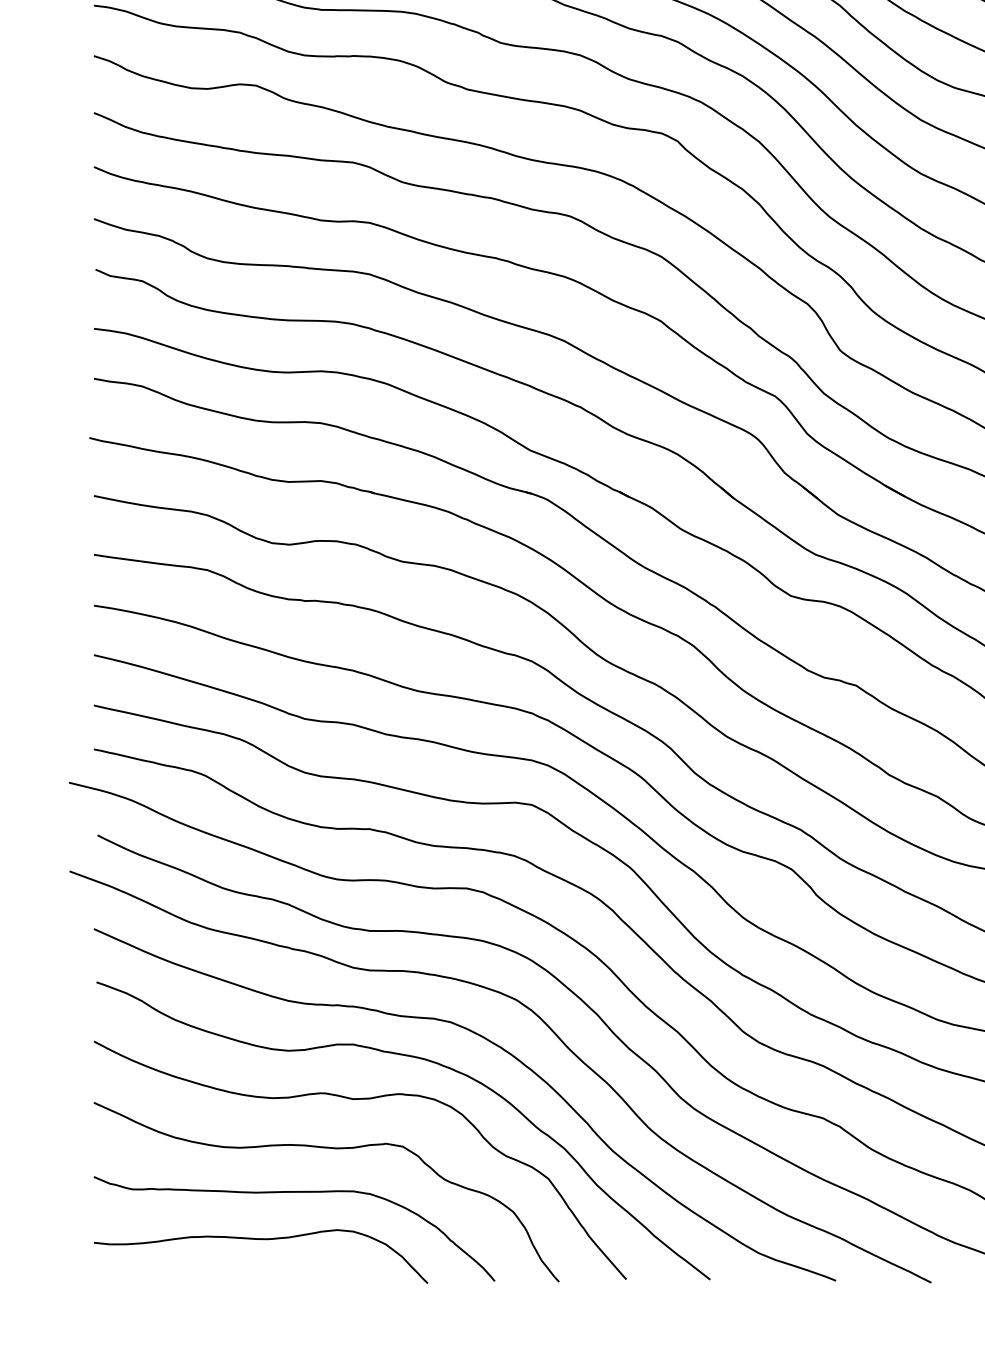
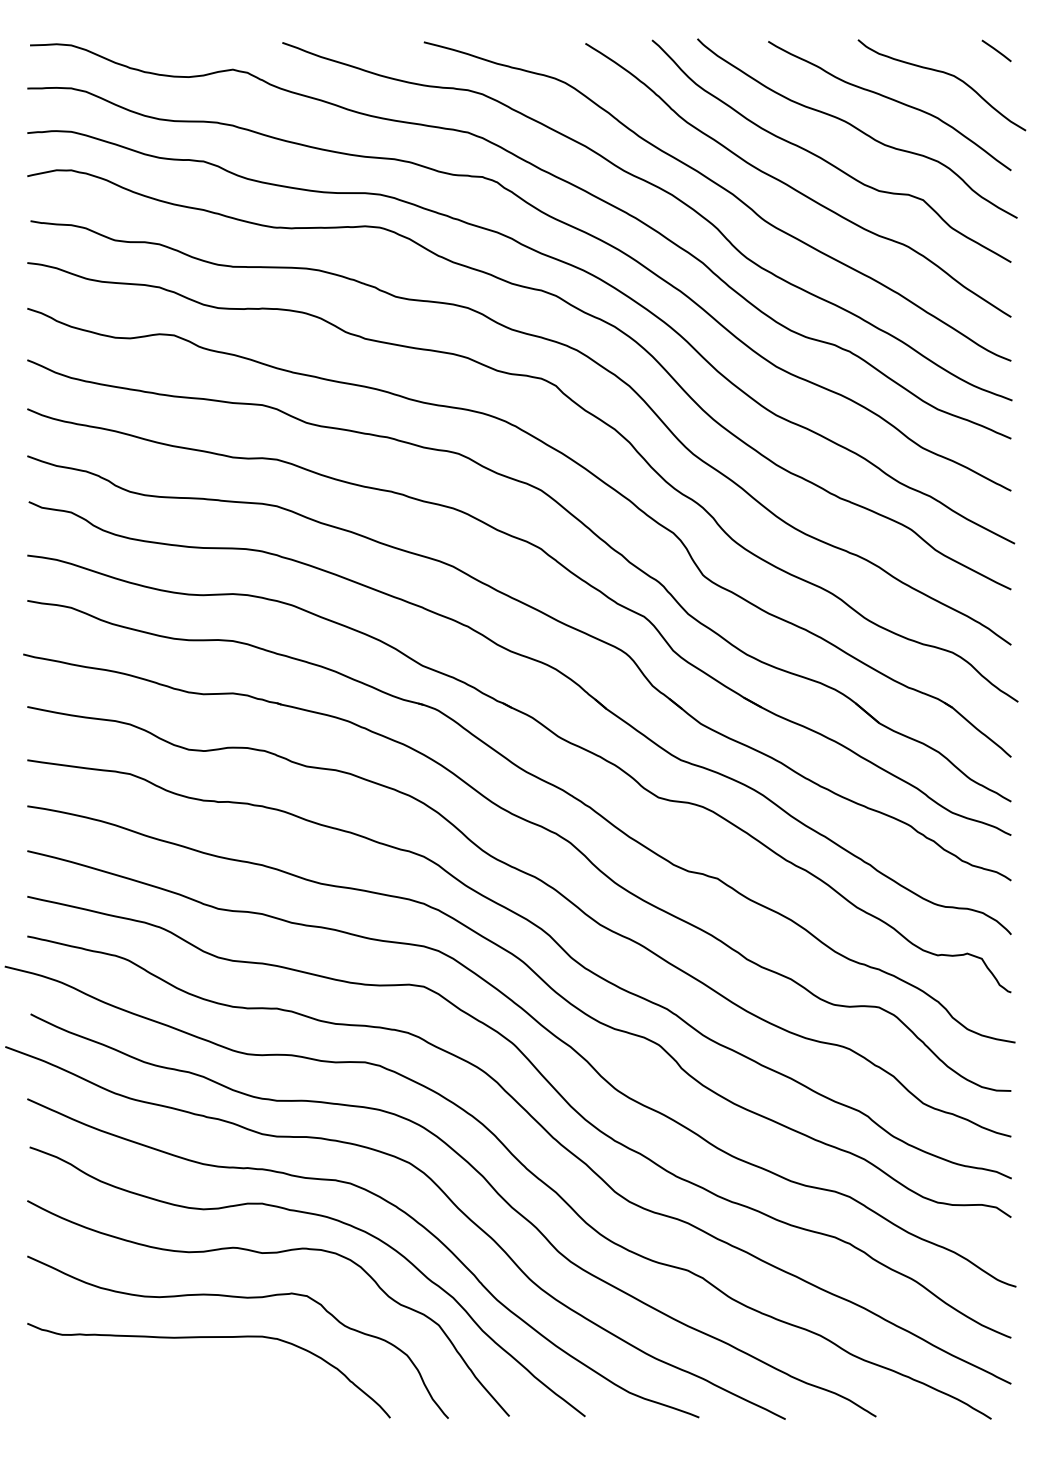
curve: (260, 1239) -> (178, 1380), removed

